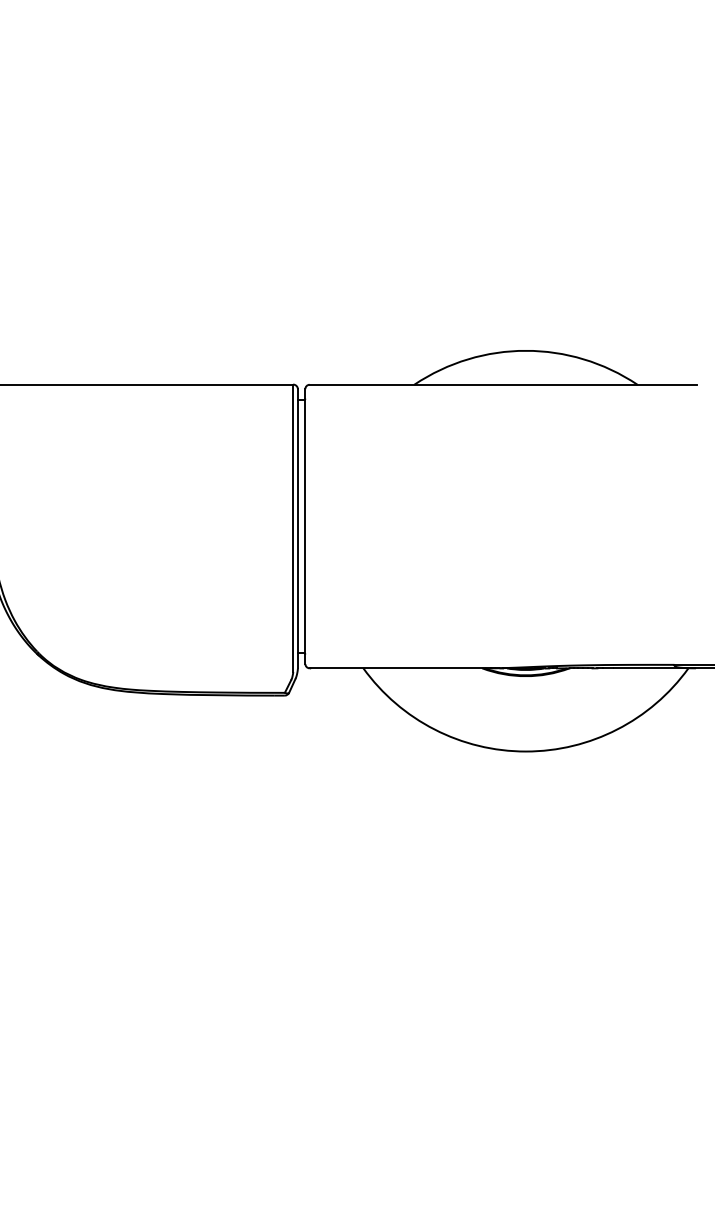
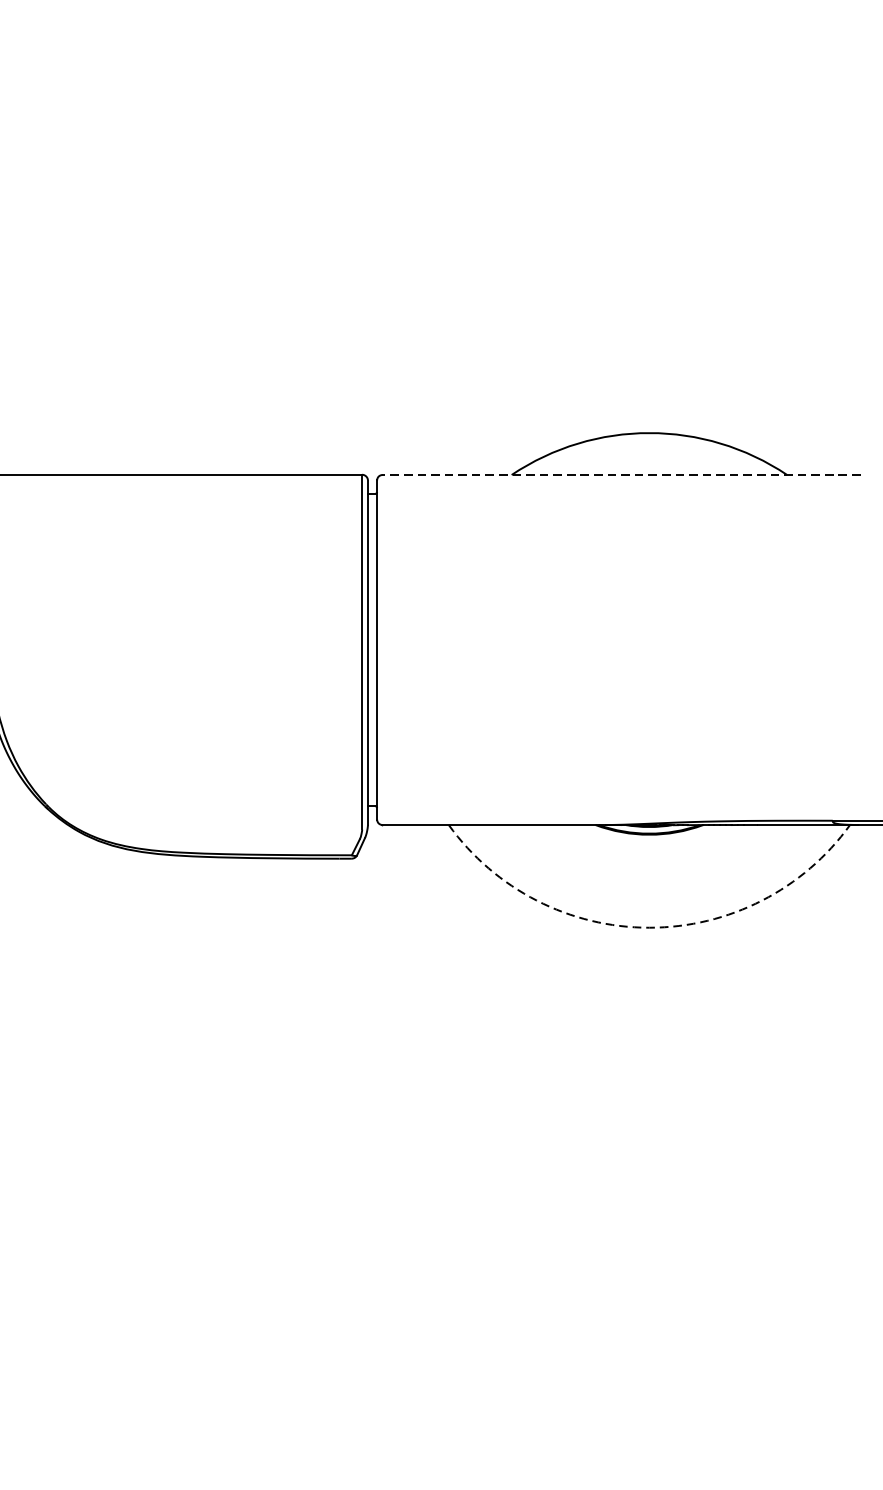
line: (503, 384) -> (621, 474), solid -> dashed
arc: (525, 751) -> (648, 927), solid -> dashed

